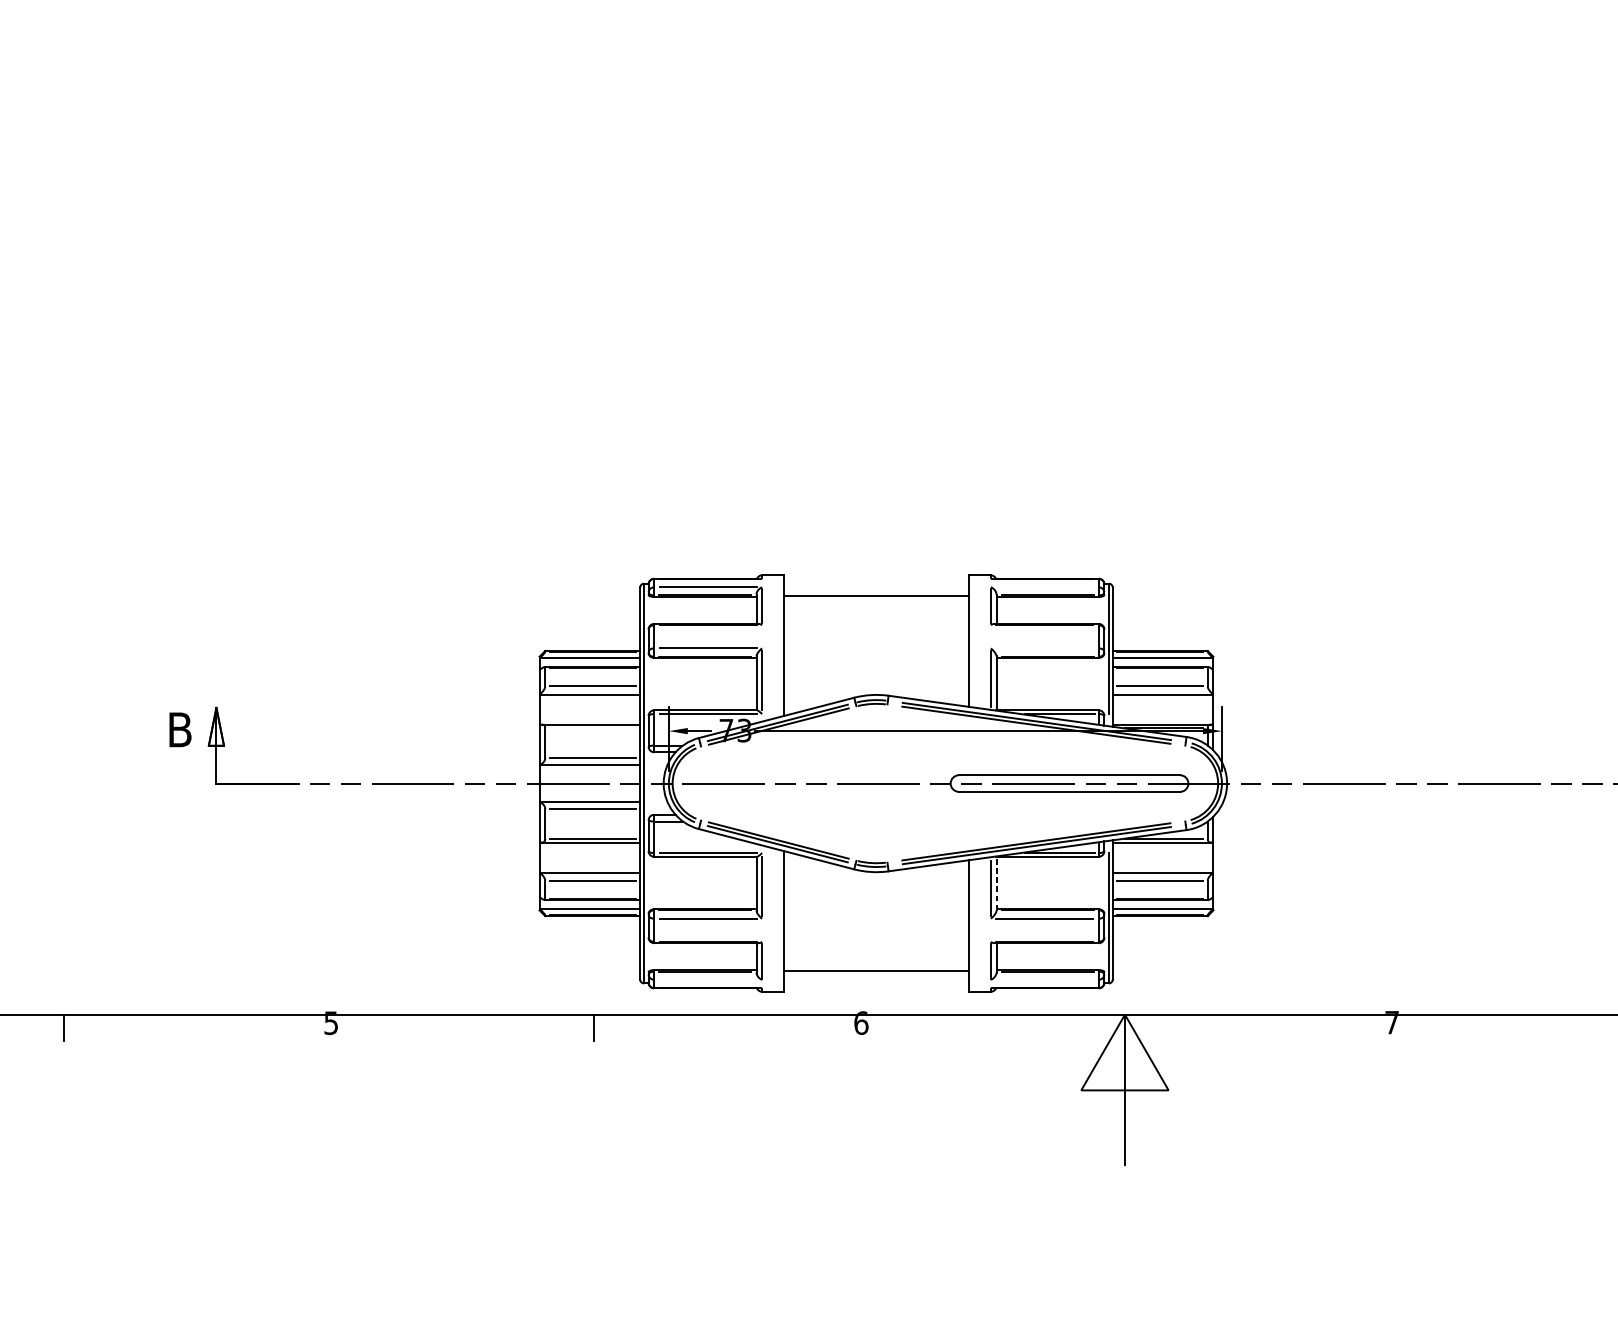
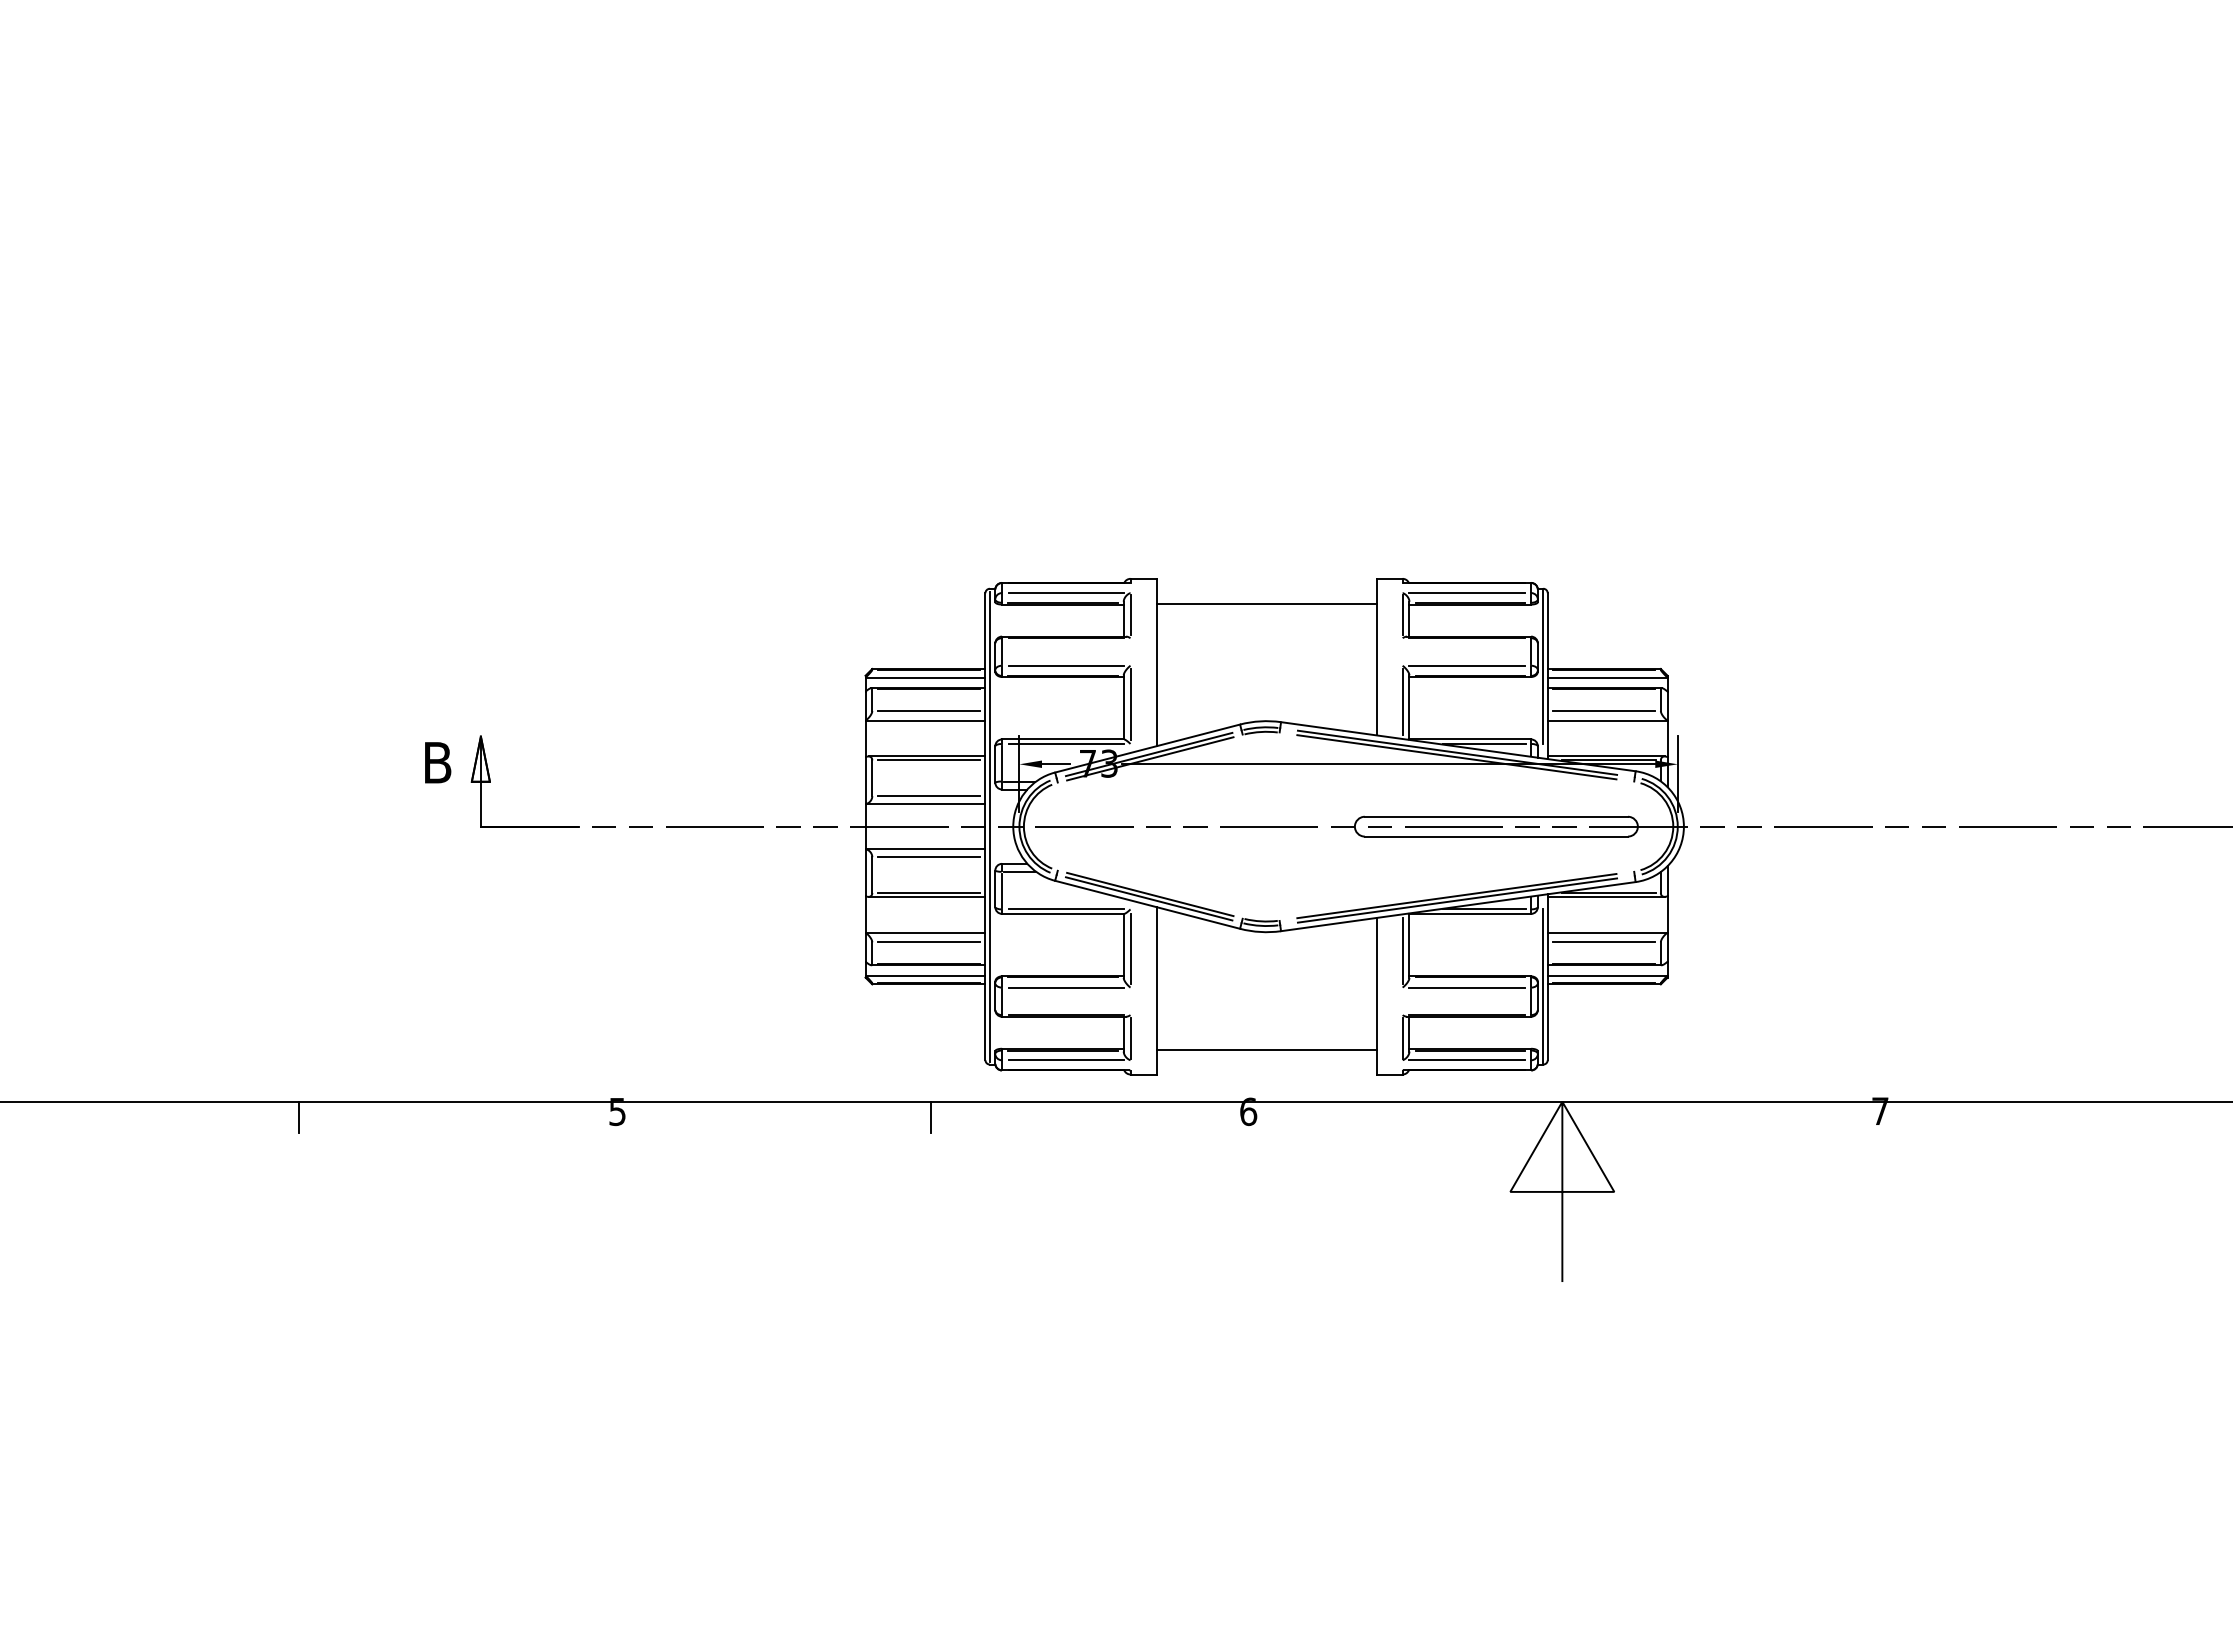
line: (1044, 587) -> (1466, 593), added
line: (1044, 648) -> (1466, 665), added
line: (592, 727) -> (928, 760), added
line: (996, 883) -> (1409, 945), dashed -> solid
line: (708, 979) -> (1066, 1060), added
line: (1044, 979) -> (1466, 1060), added

